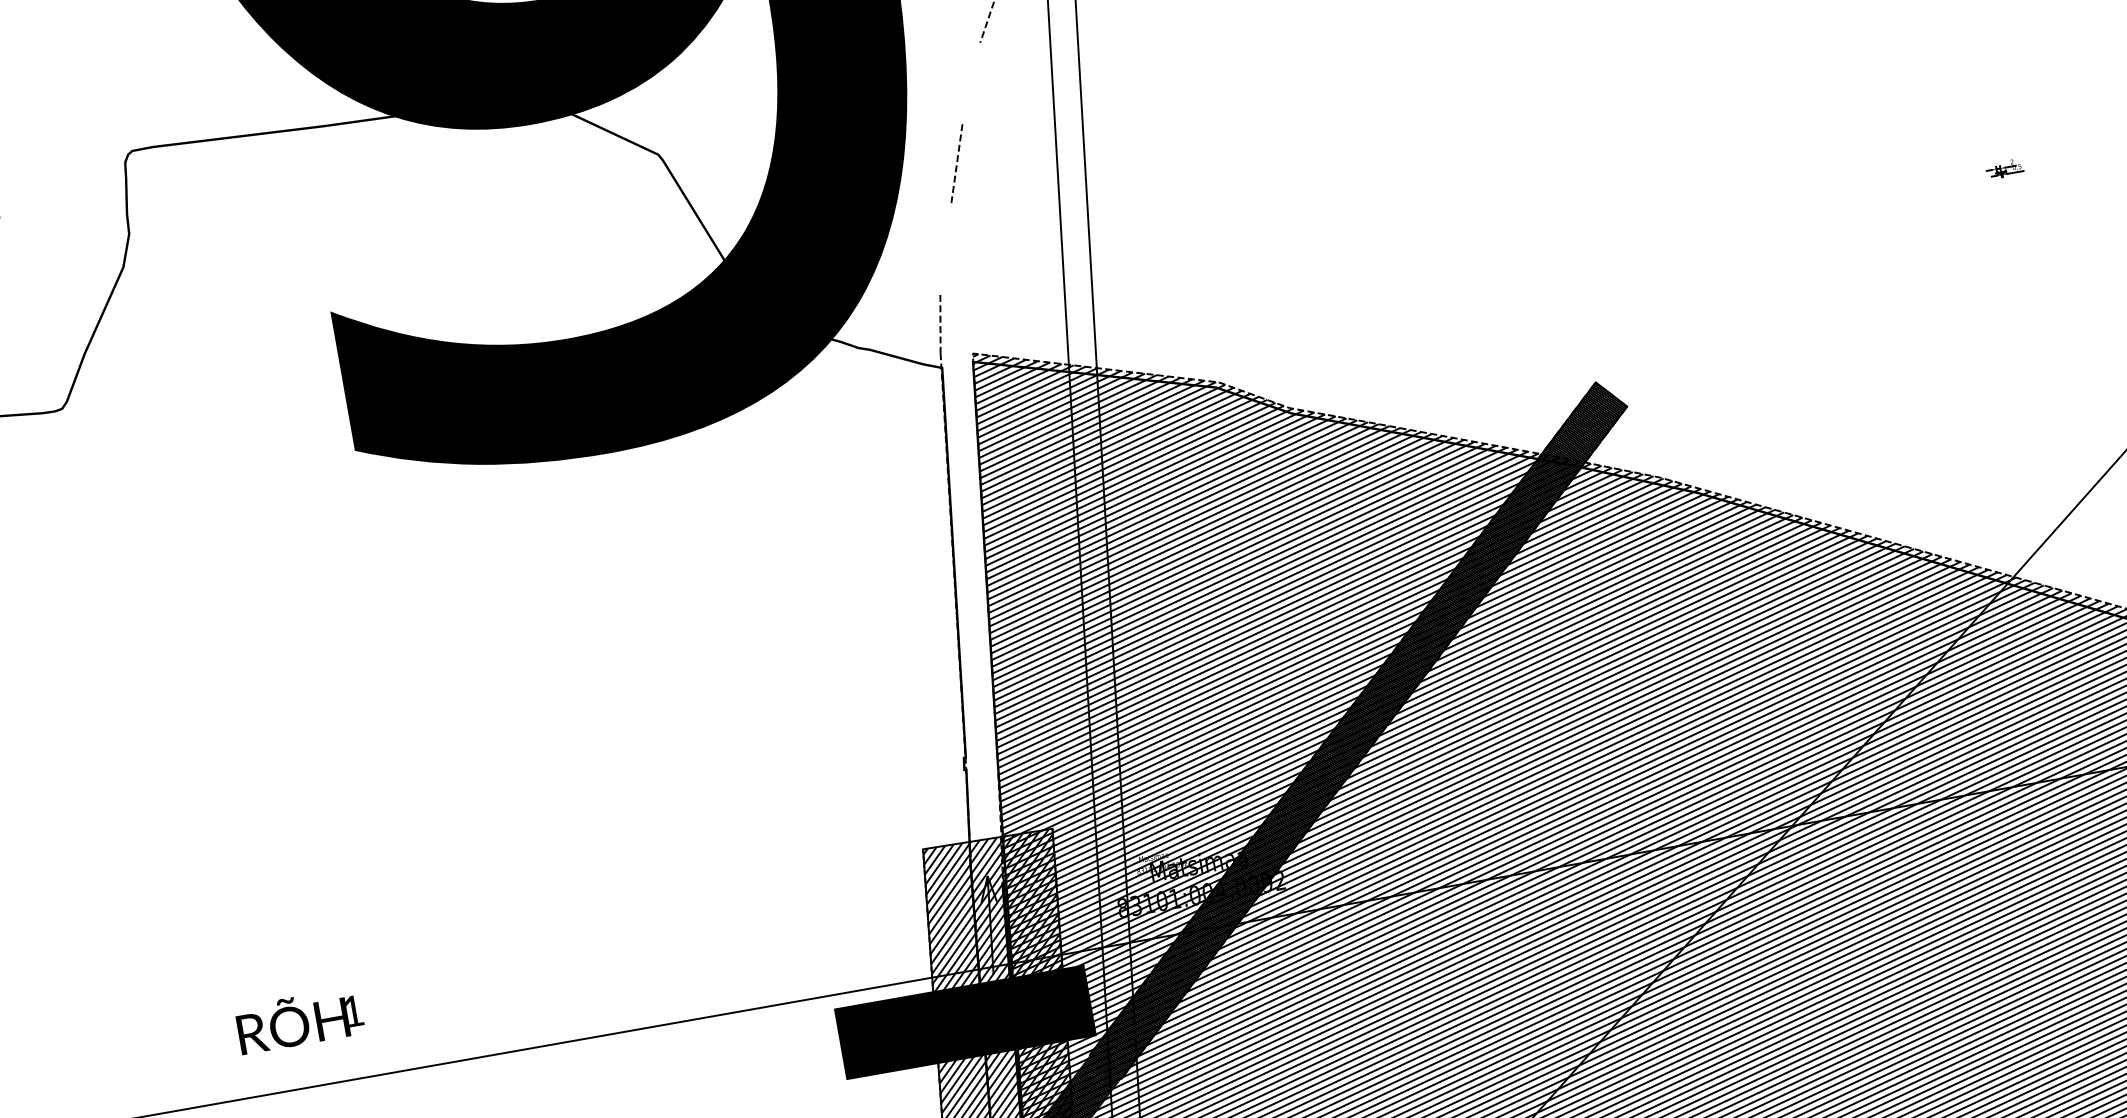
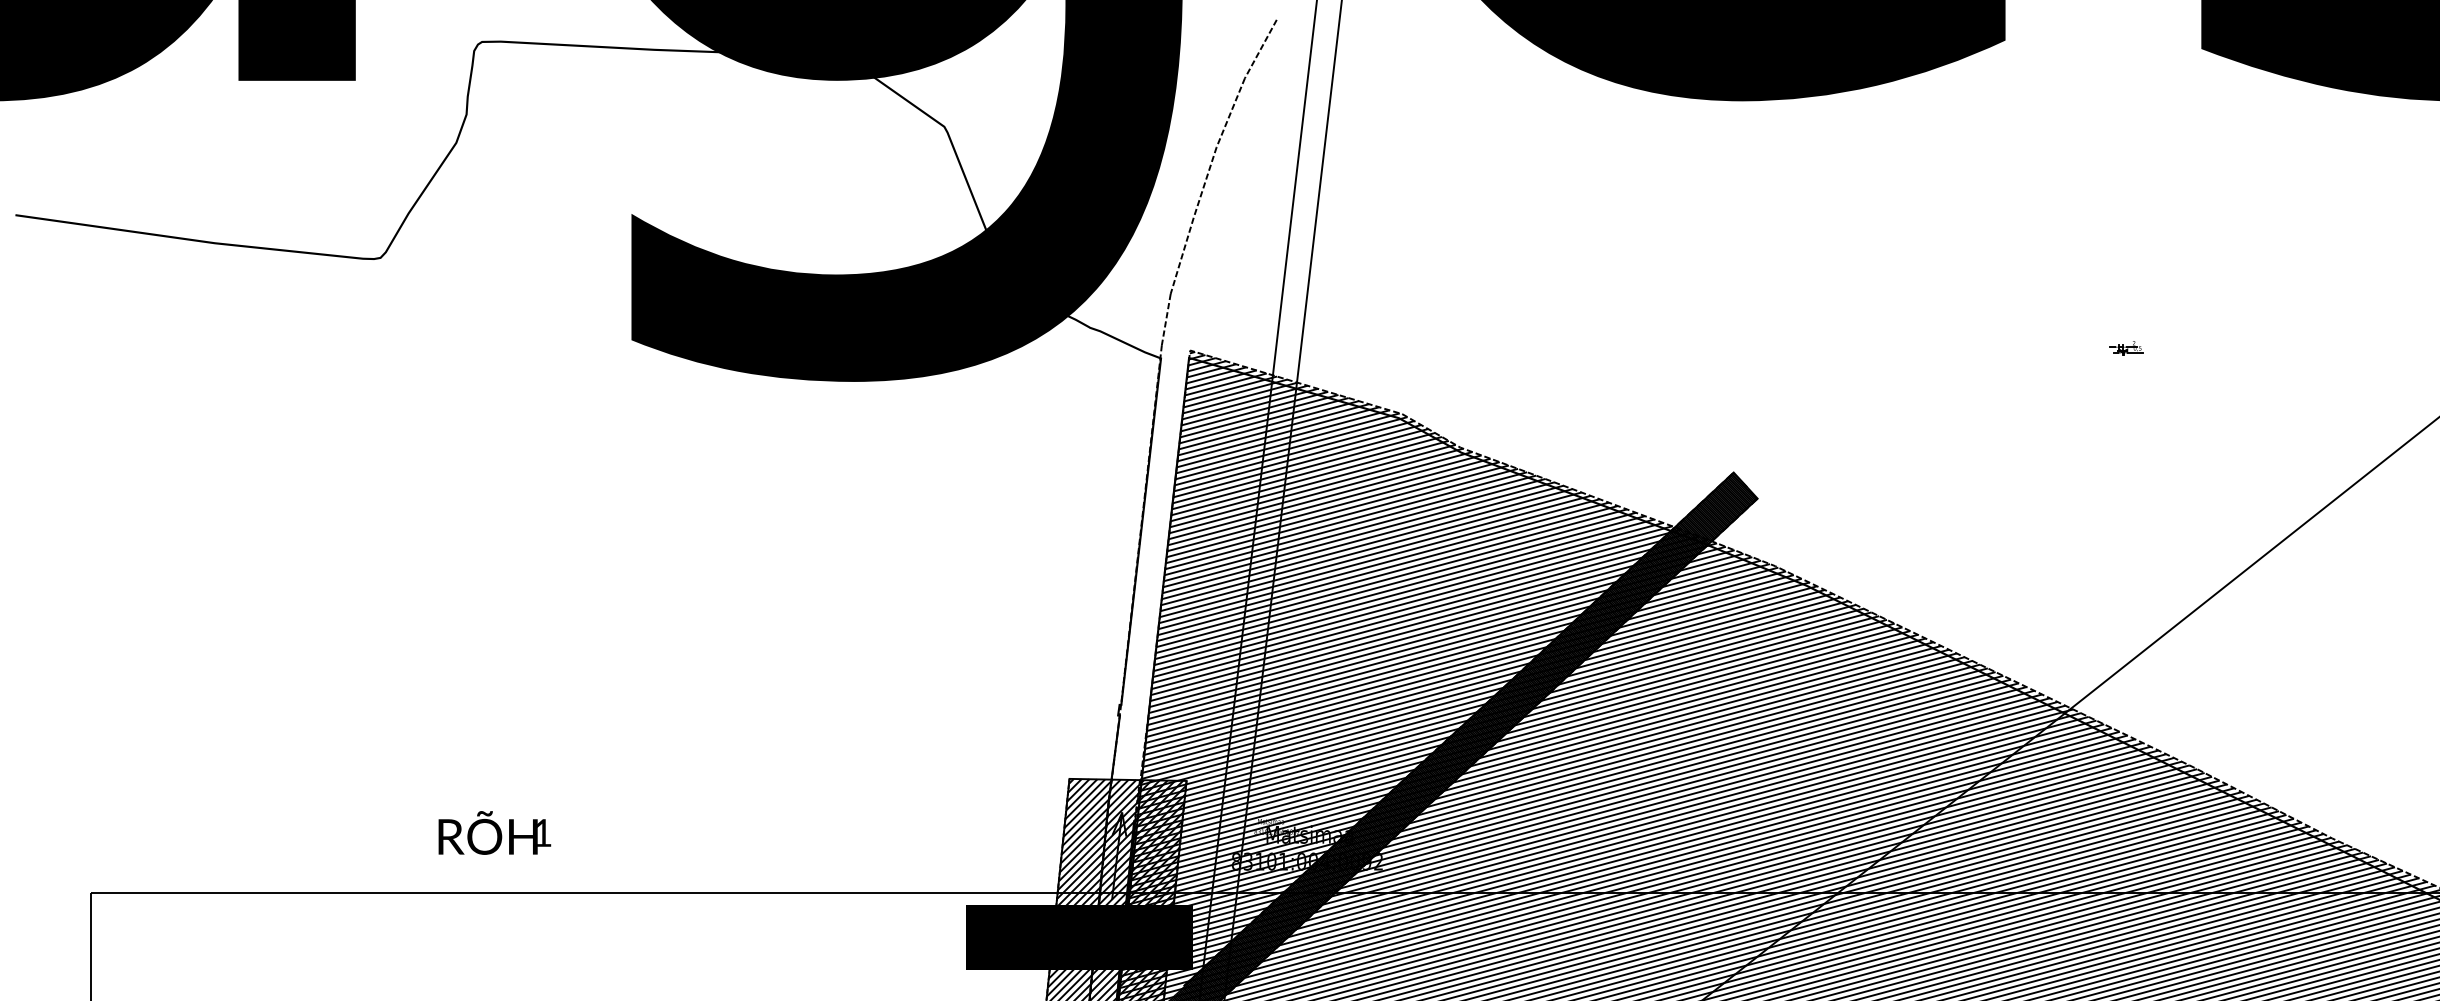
line: (971, 83) -> (1230, 112), added
line: (944, 250) -> (1181, 255), added

